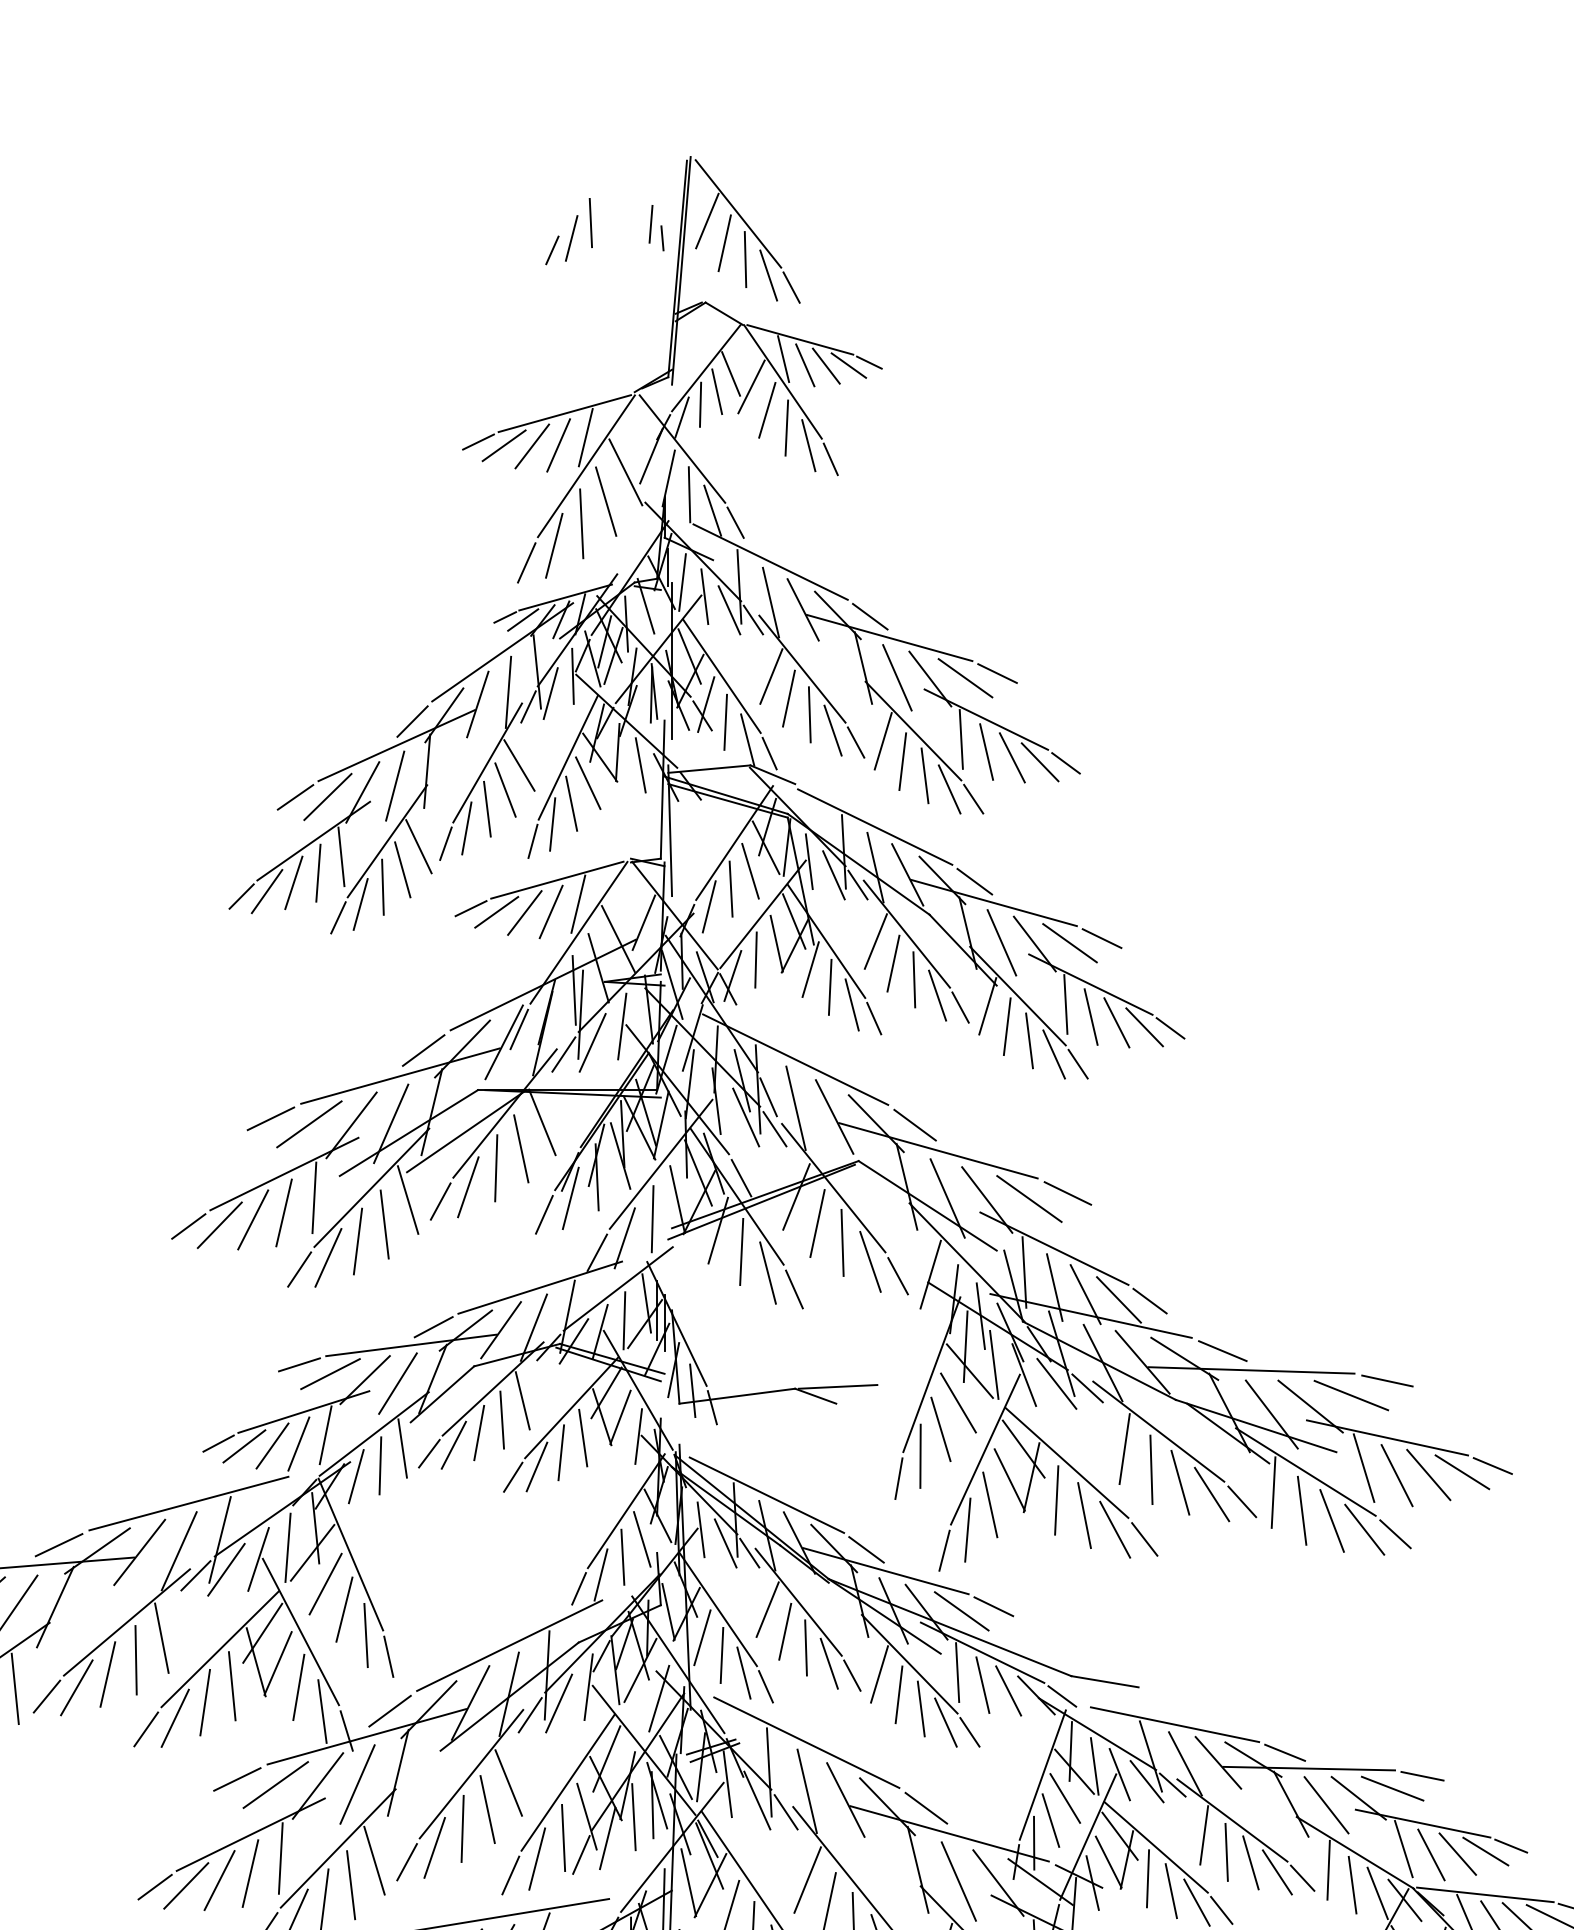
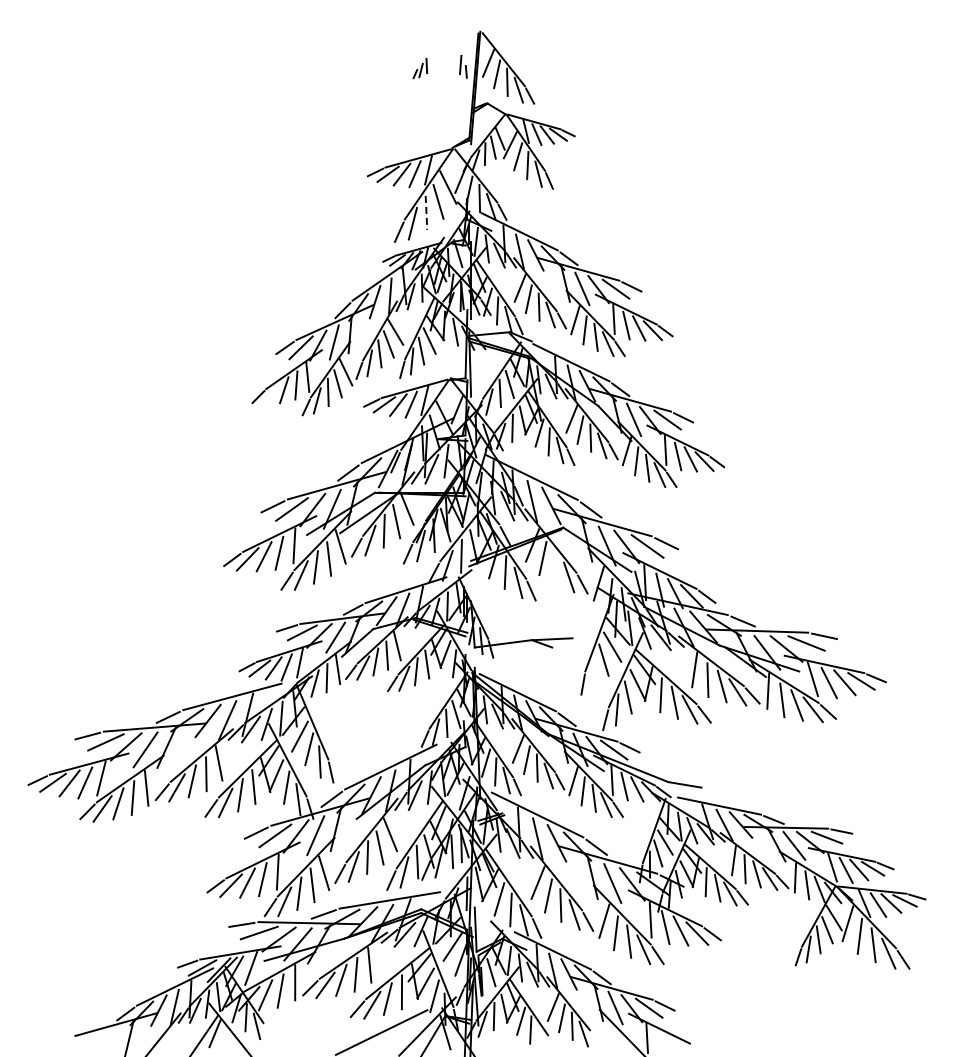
part: (569, 231) -> (420, 68), size x0.6
line: (581, 525) -> (426, 213), solid -> dashed
line: (265, 891) -> (270, 394), removed
line: (840, 1241) -> (554, 567), removed
line: (919, 1456) -> (593, 673), removed

